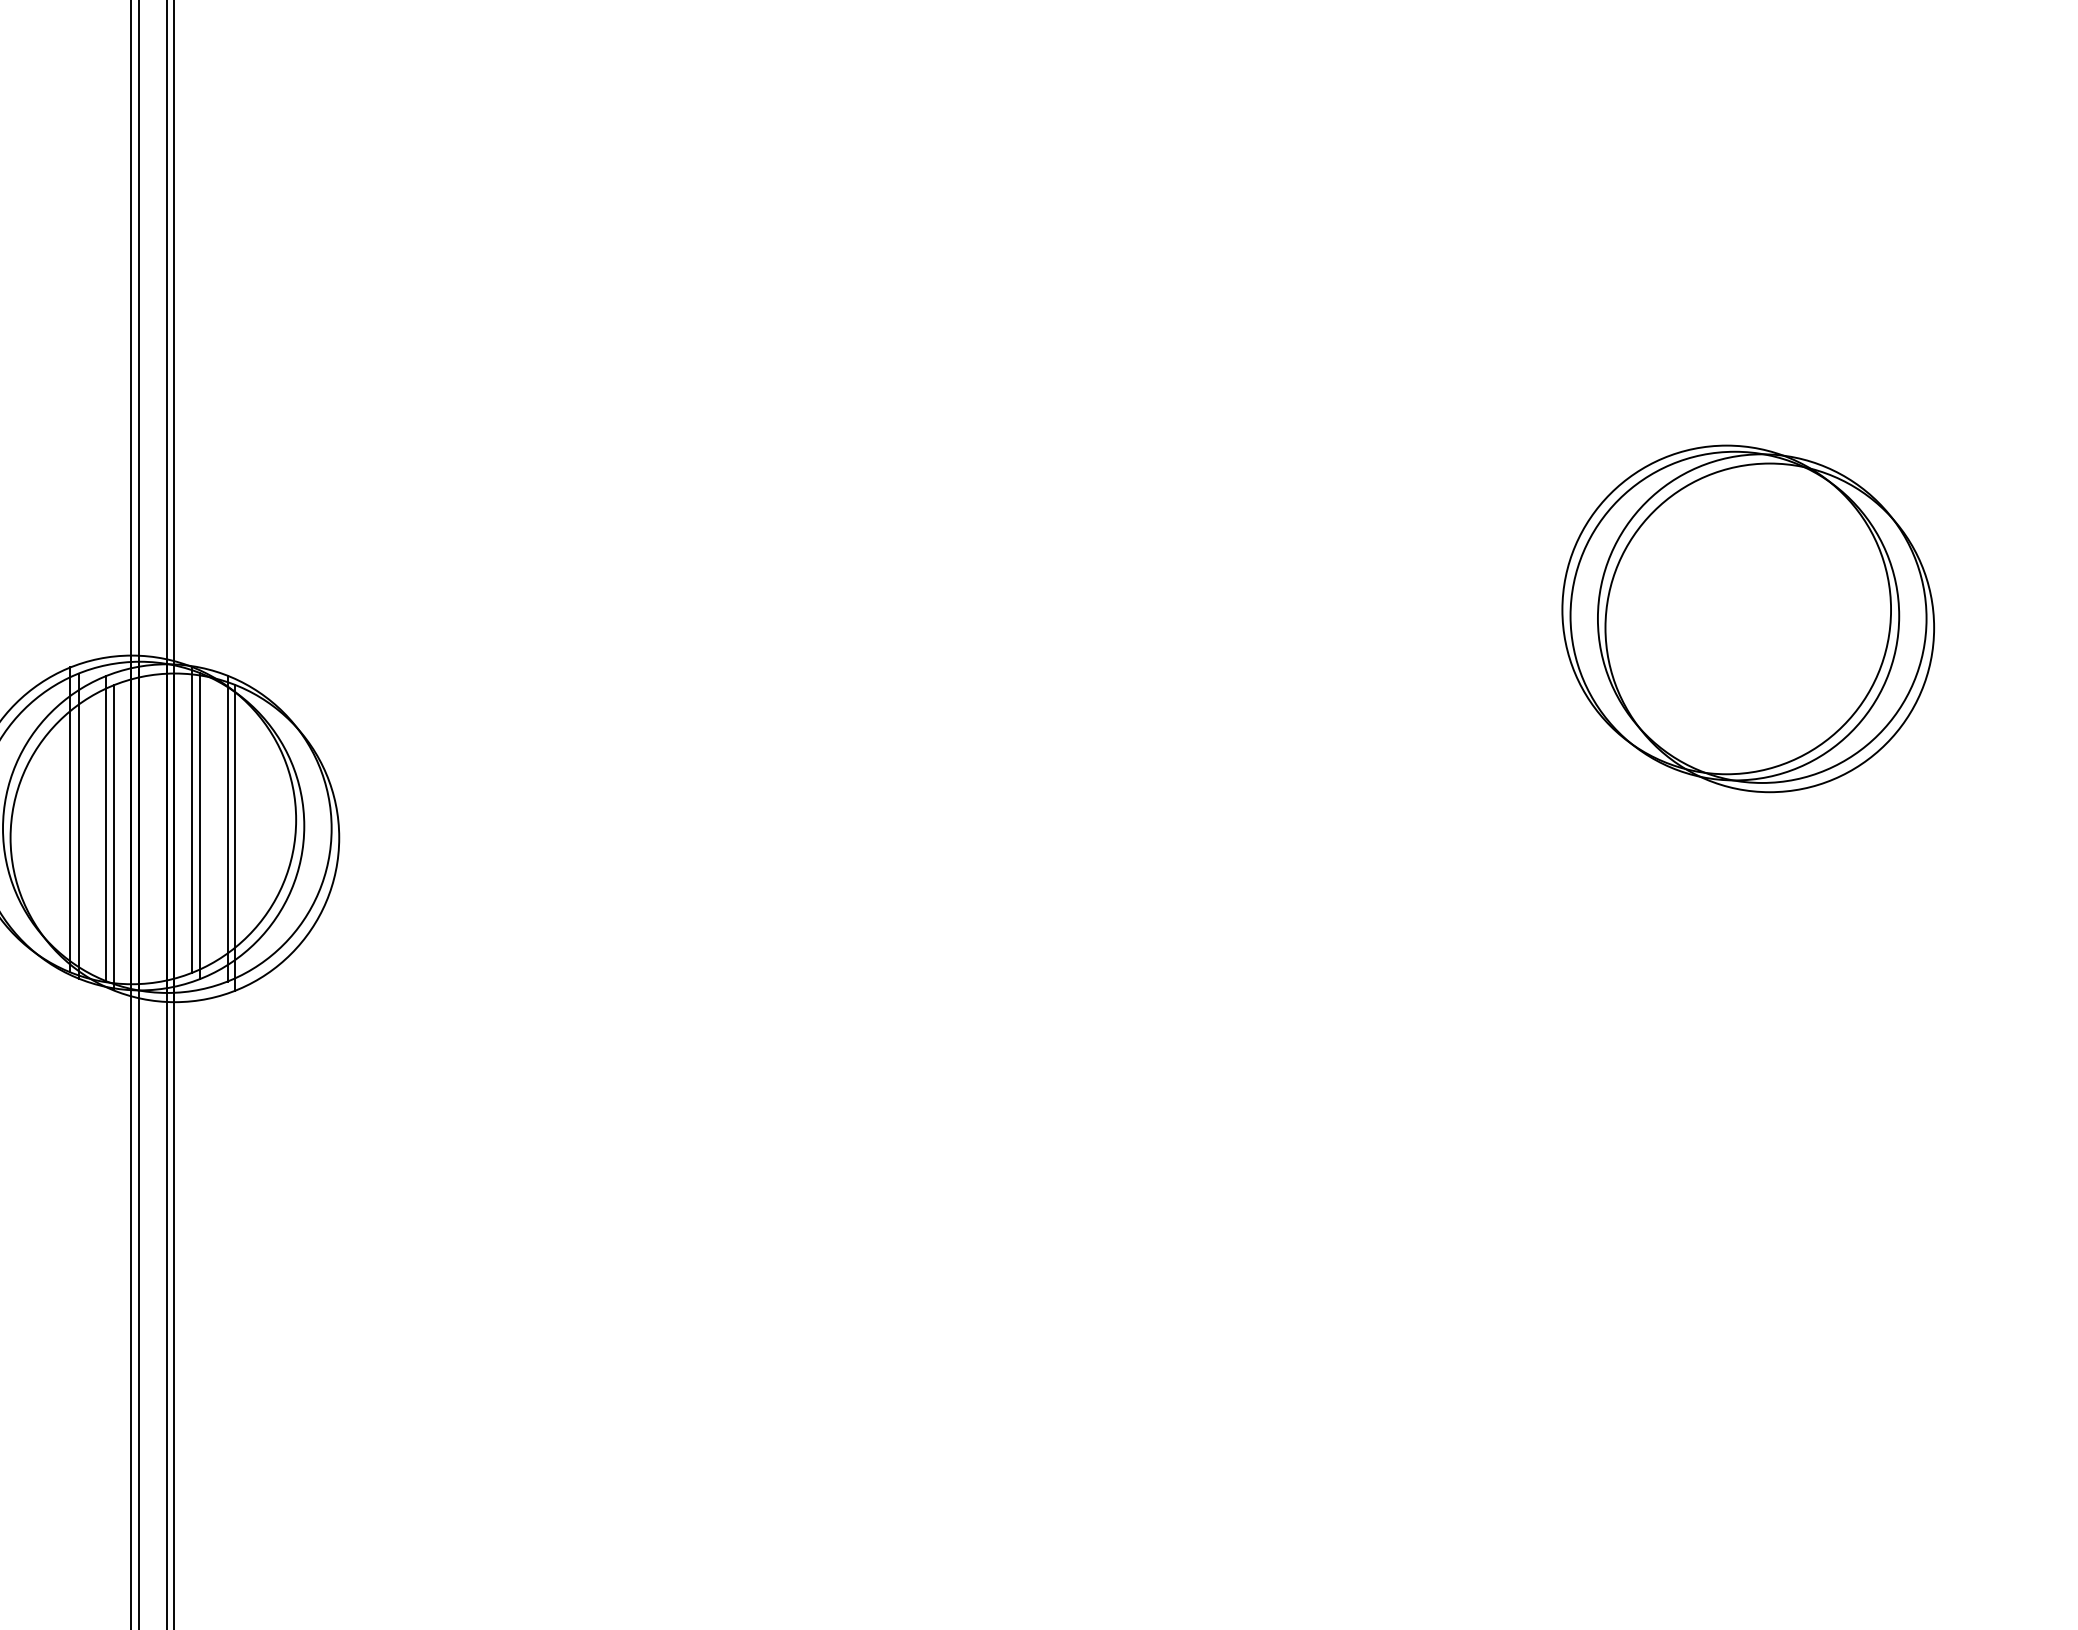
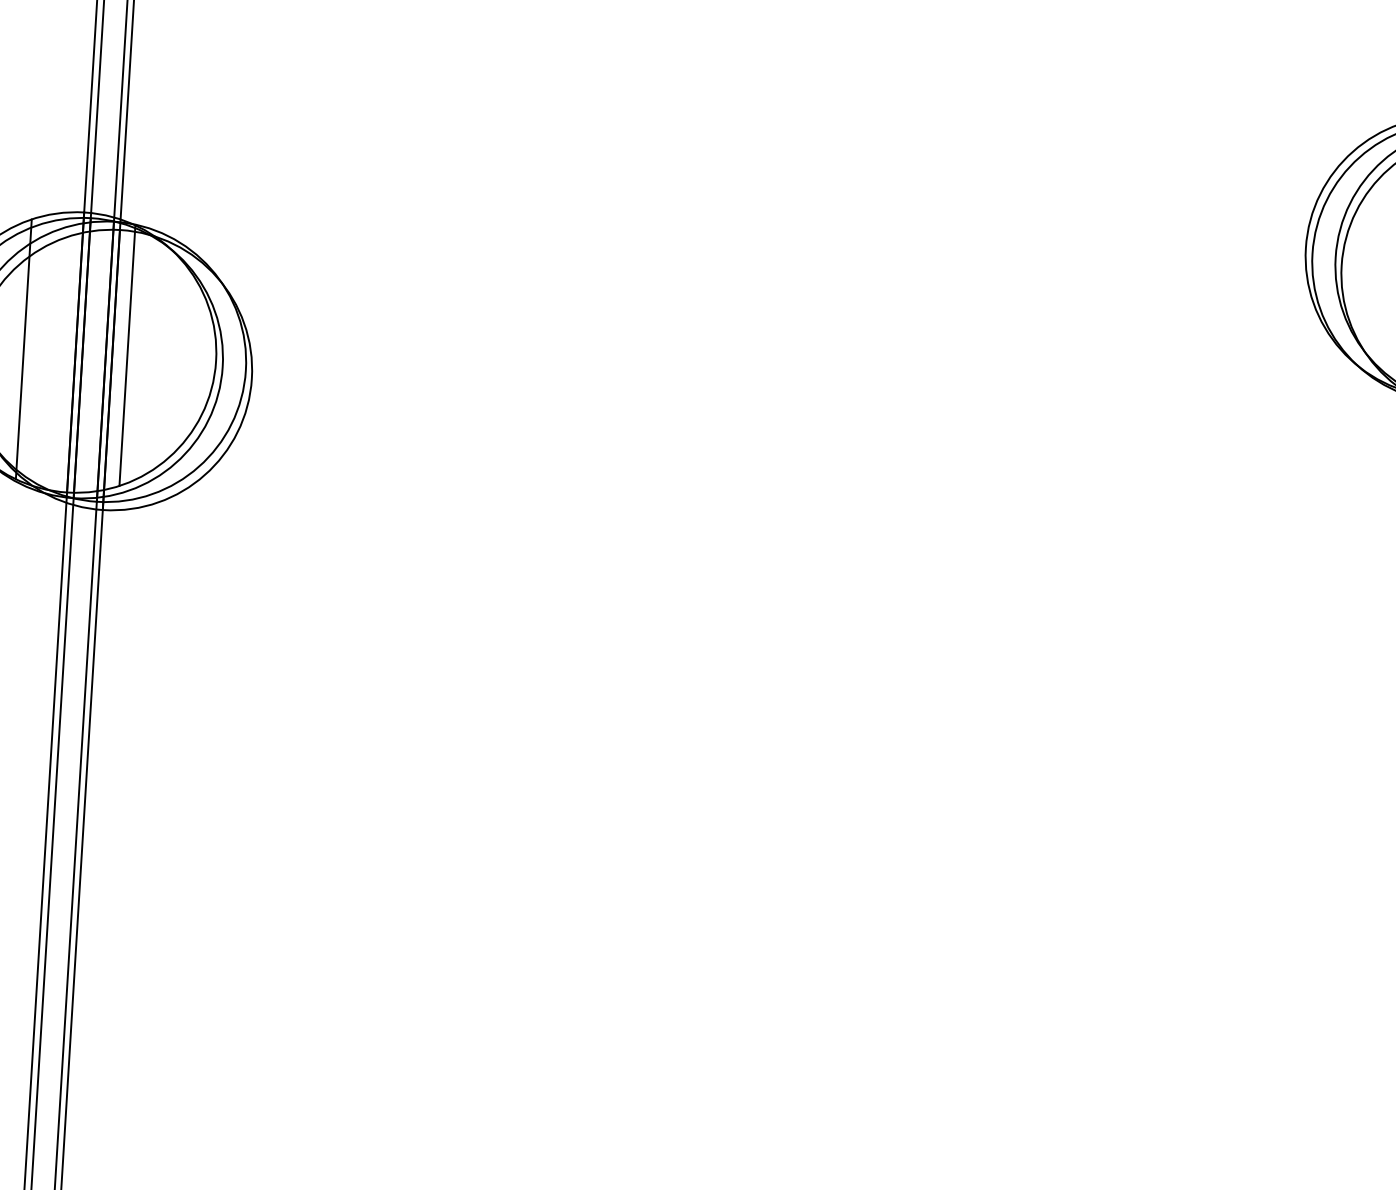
line: (78, 825) -> (30, 354), removed
line: (200, 825) -> (134, 360), removed
line: (105, 828) -> (53, 358), removed
line: (227, 828) -> (157, 364), removed
line: (113, 837) -> (59, 366), removed
line: (235, 837) -> (163, 372), removed

